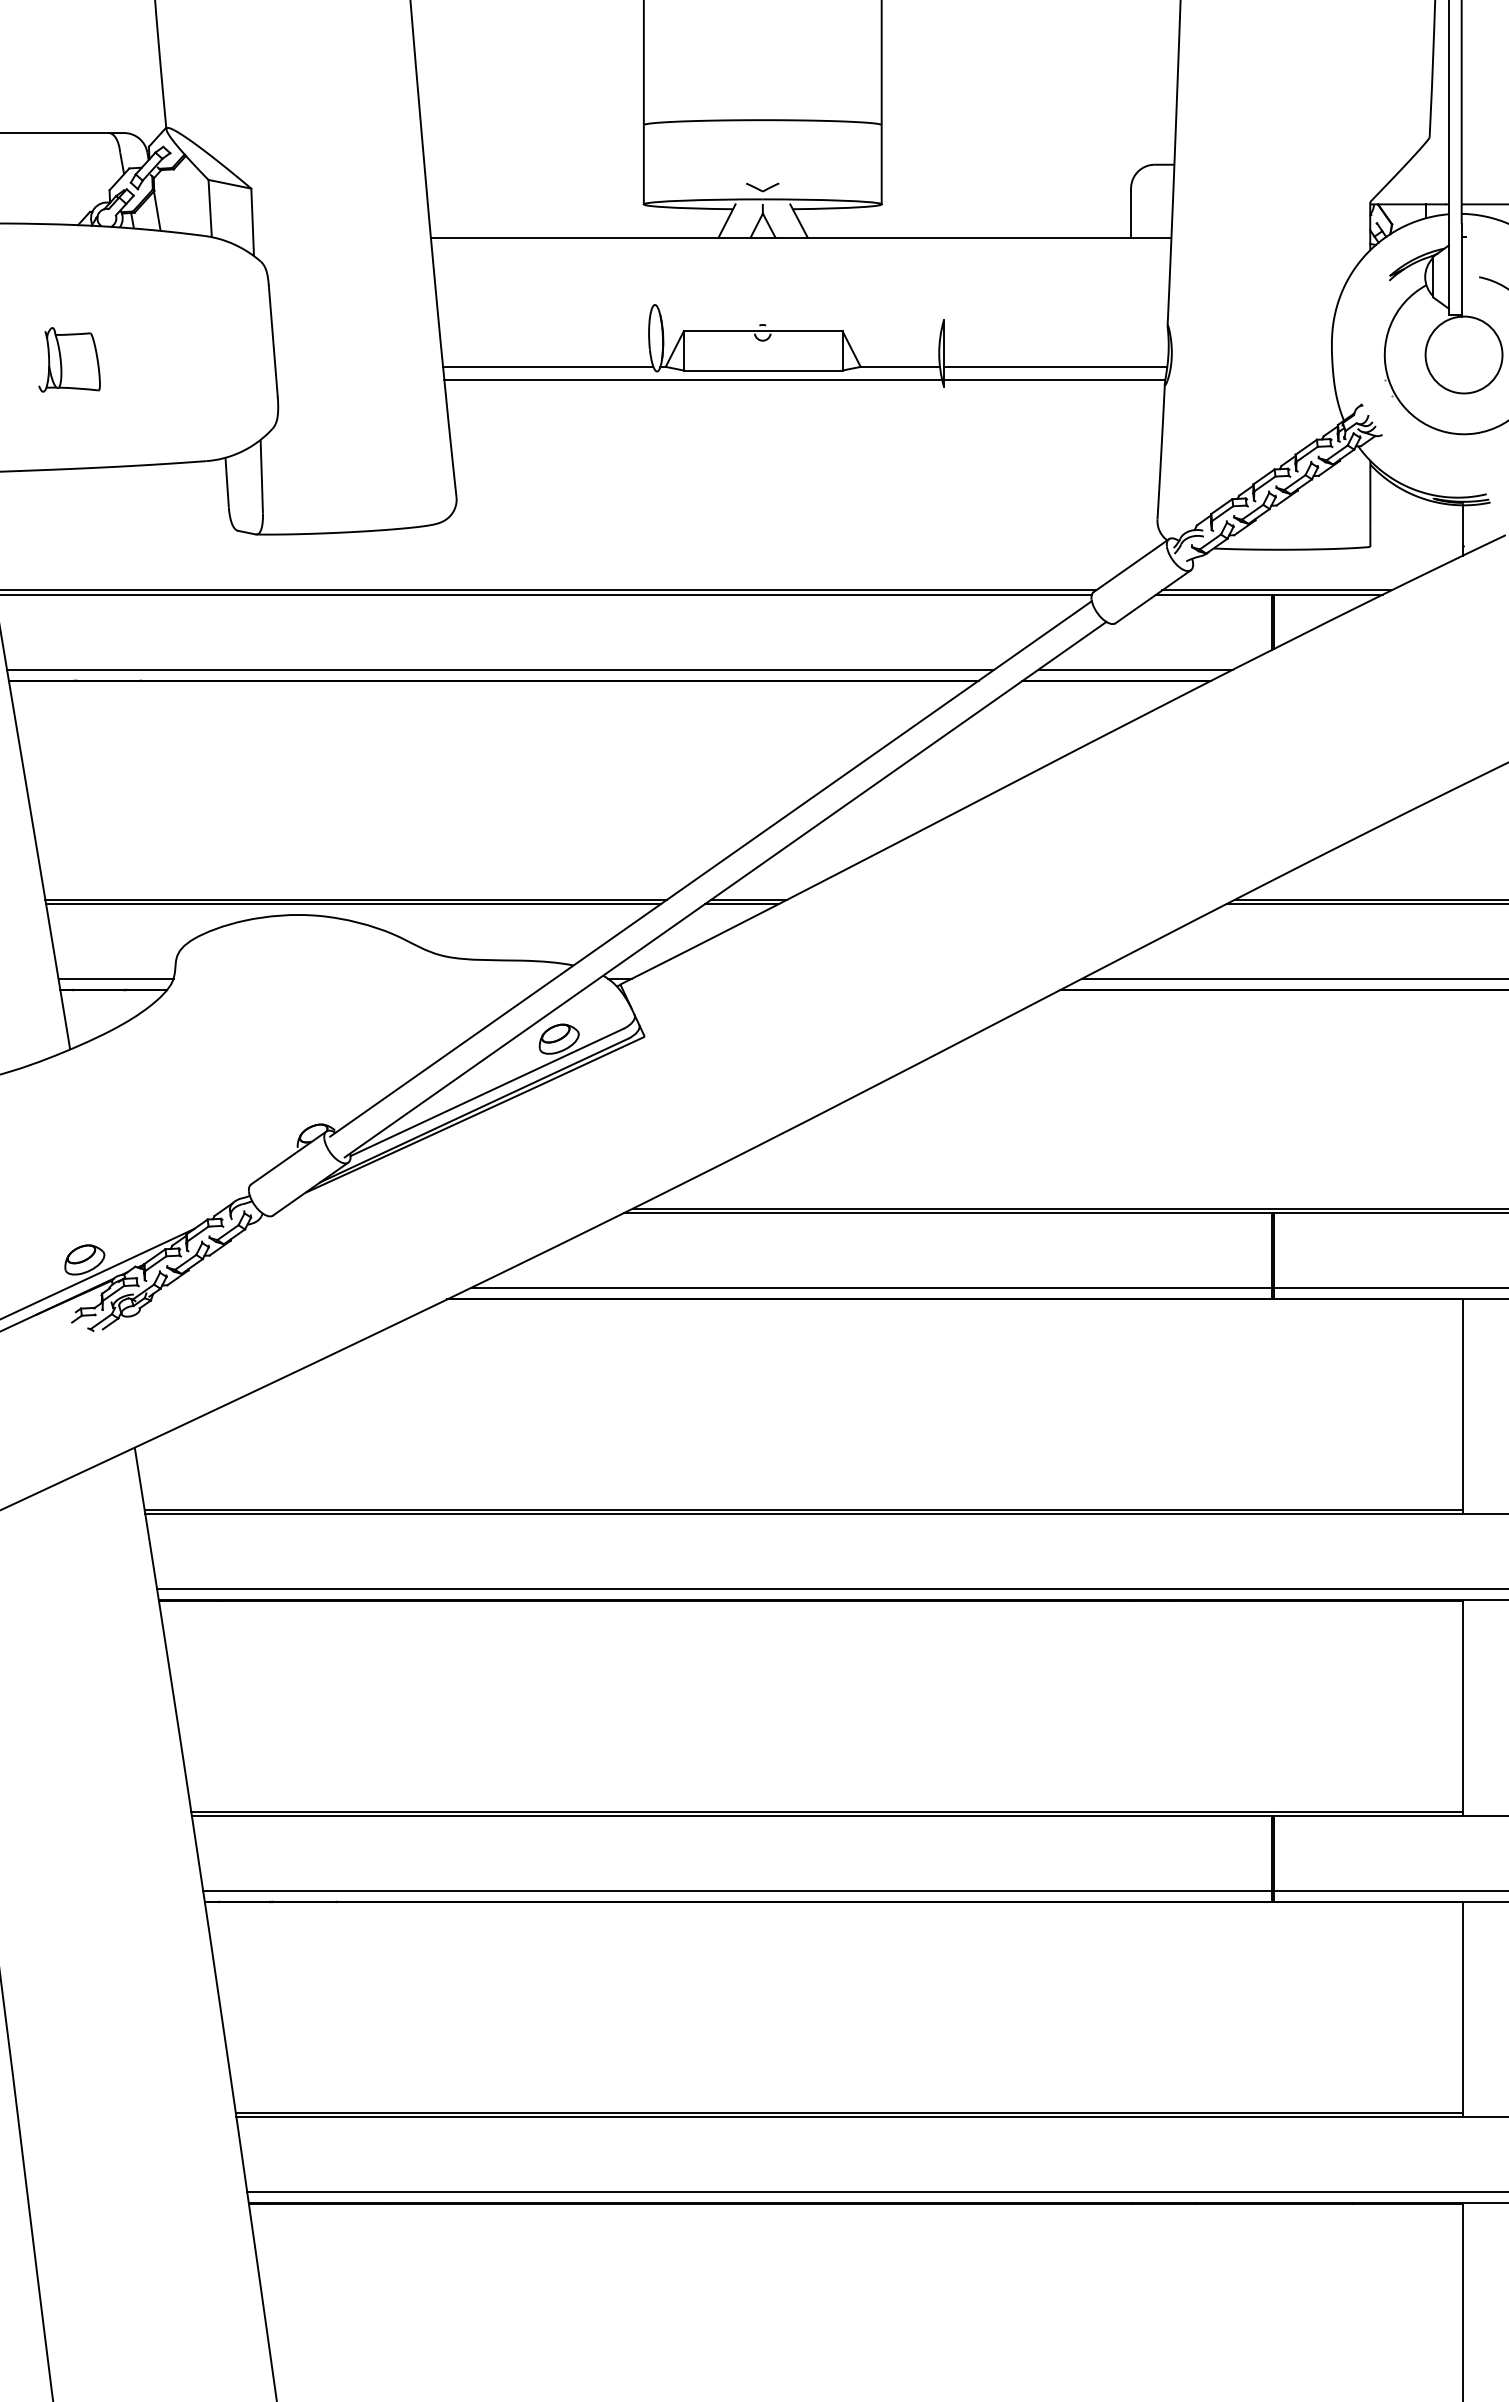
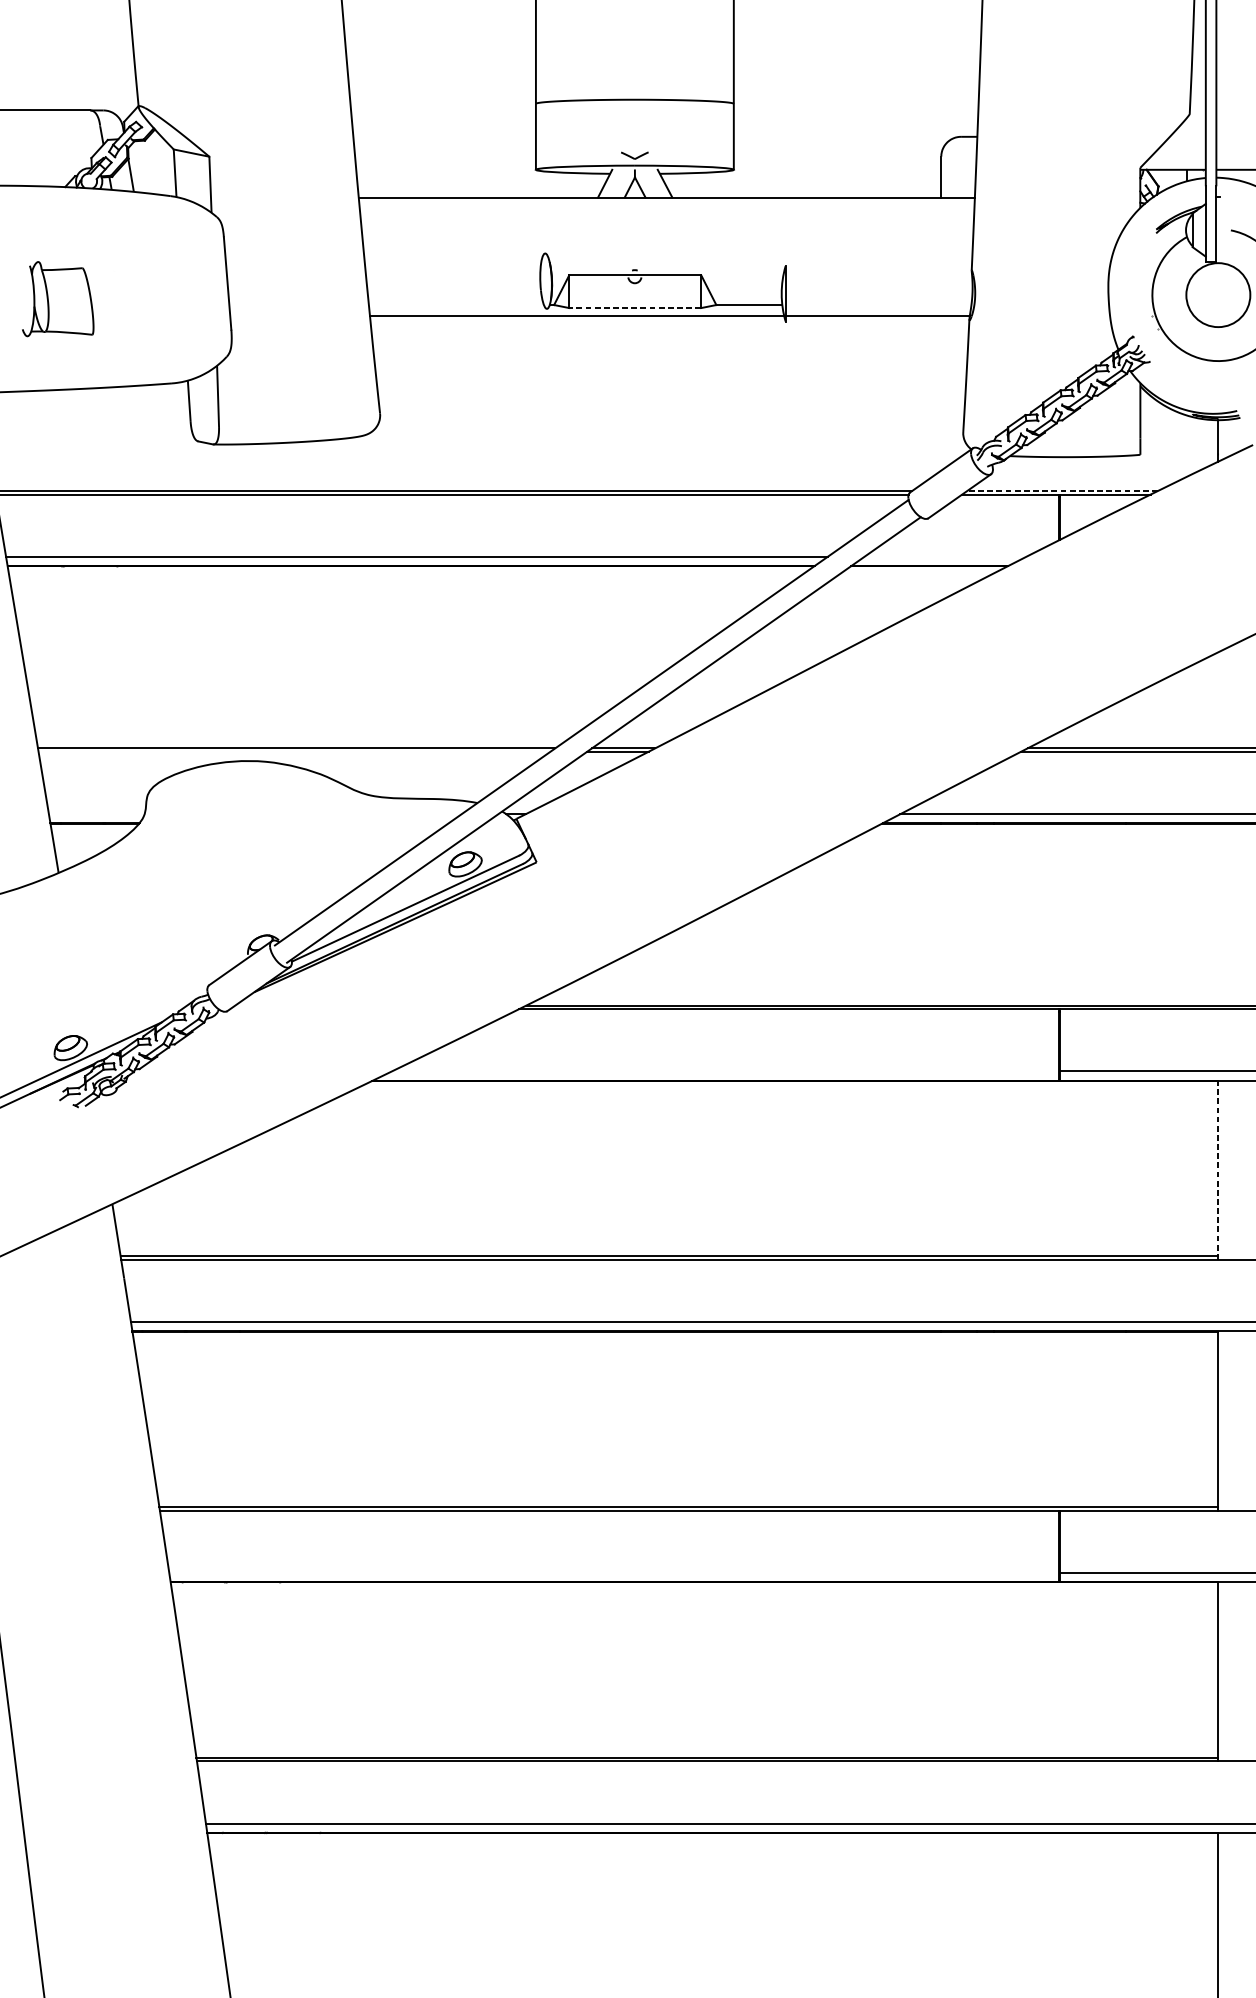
part: (69, 359) -> (58, 298), size x1.4
line: (548, 366) -> (456, 304), removed
line: (1055, 366) -> (878, 304), removed
line: (762, 370) -> (634, 308), solid -> dashed
line: (1276, 590) -> (1062, 491), solid -> dashed
line: (1135, 669) -> (944, 556), removed
line: (353, 903) -> (294, 751), removed
line: (115, 978) -> (96, 813), removed
line: (871, 1288) -> (725, 1071), removed
line: (1463, 1406) -> (1217, 1169), solid -> dashed
line: (737, 1890) -> (613, 1572), removed

